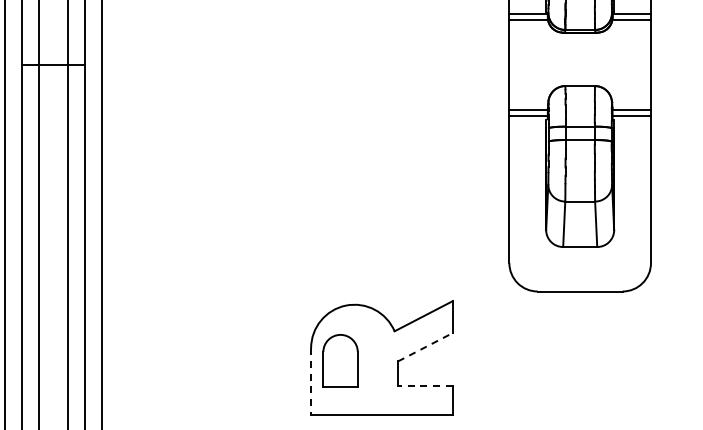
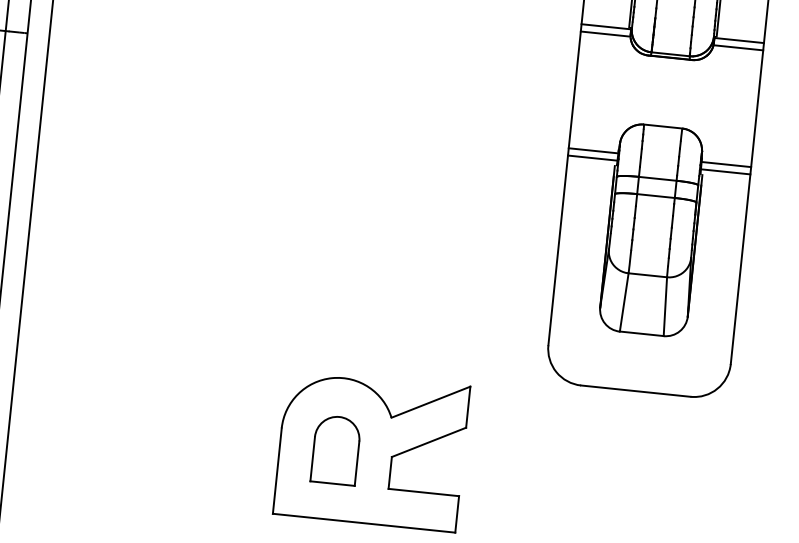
line: (425, 347) -> (429, 442), dashed -> solid
part: (340, 360) -> (335, 449), moved
line: (311, 381) -> (277, 471), dashed -> solid
line: (424, 386) -> (422, 492), dashed -> solid

